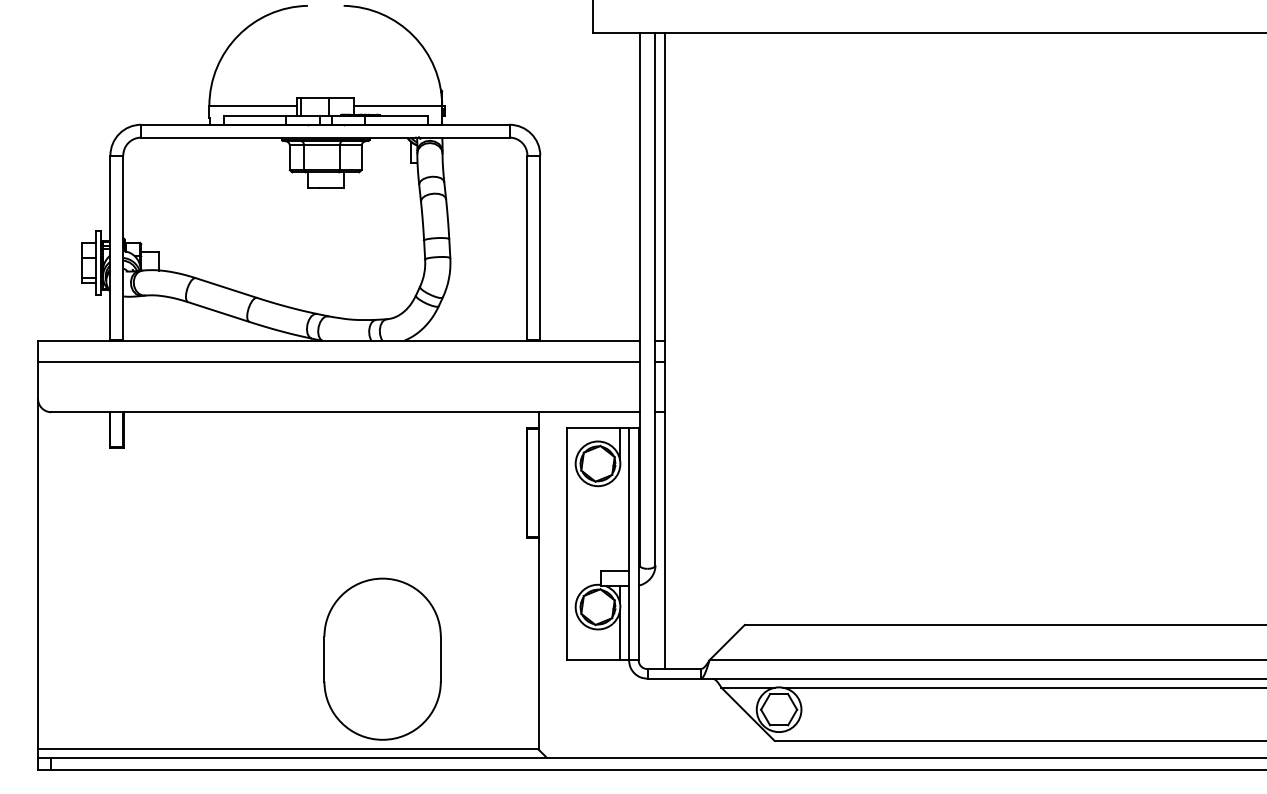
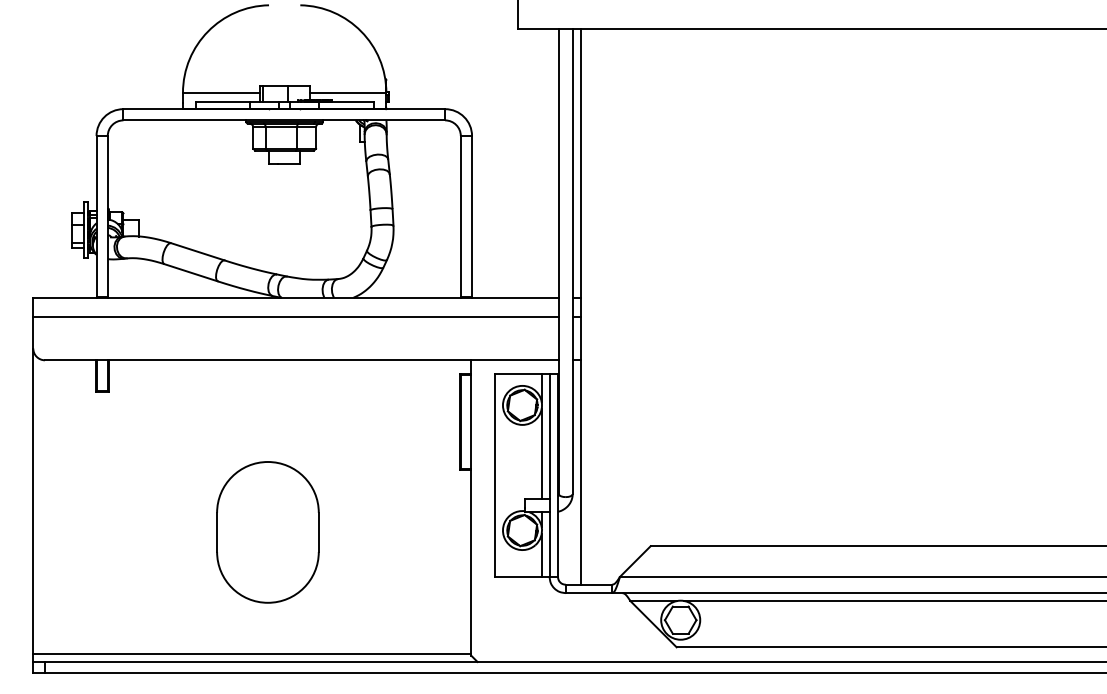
line: (620, 518) -> (542, 453), added
part: (382, 658) -> (267, 531), moved

